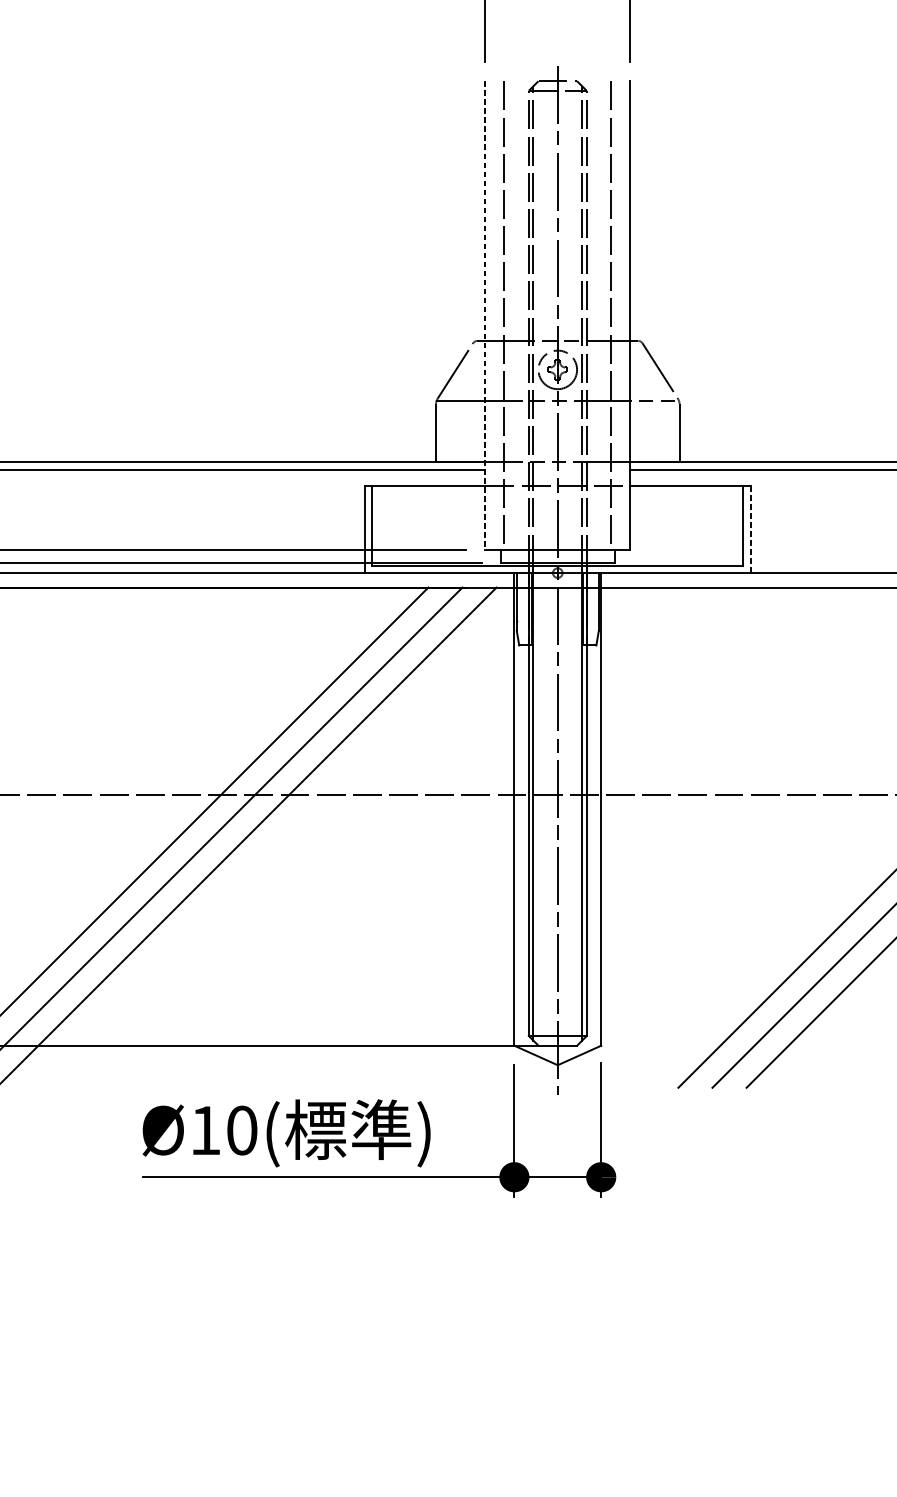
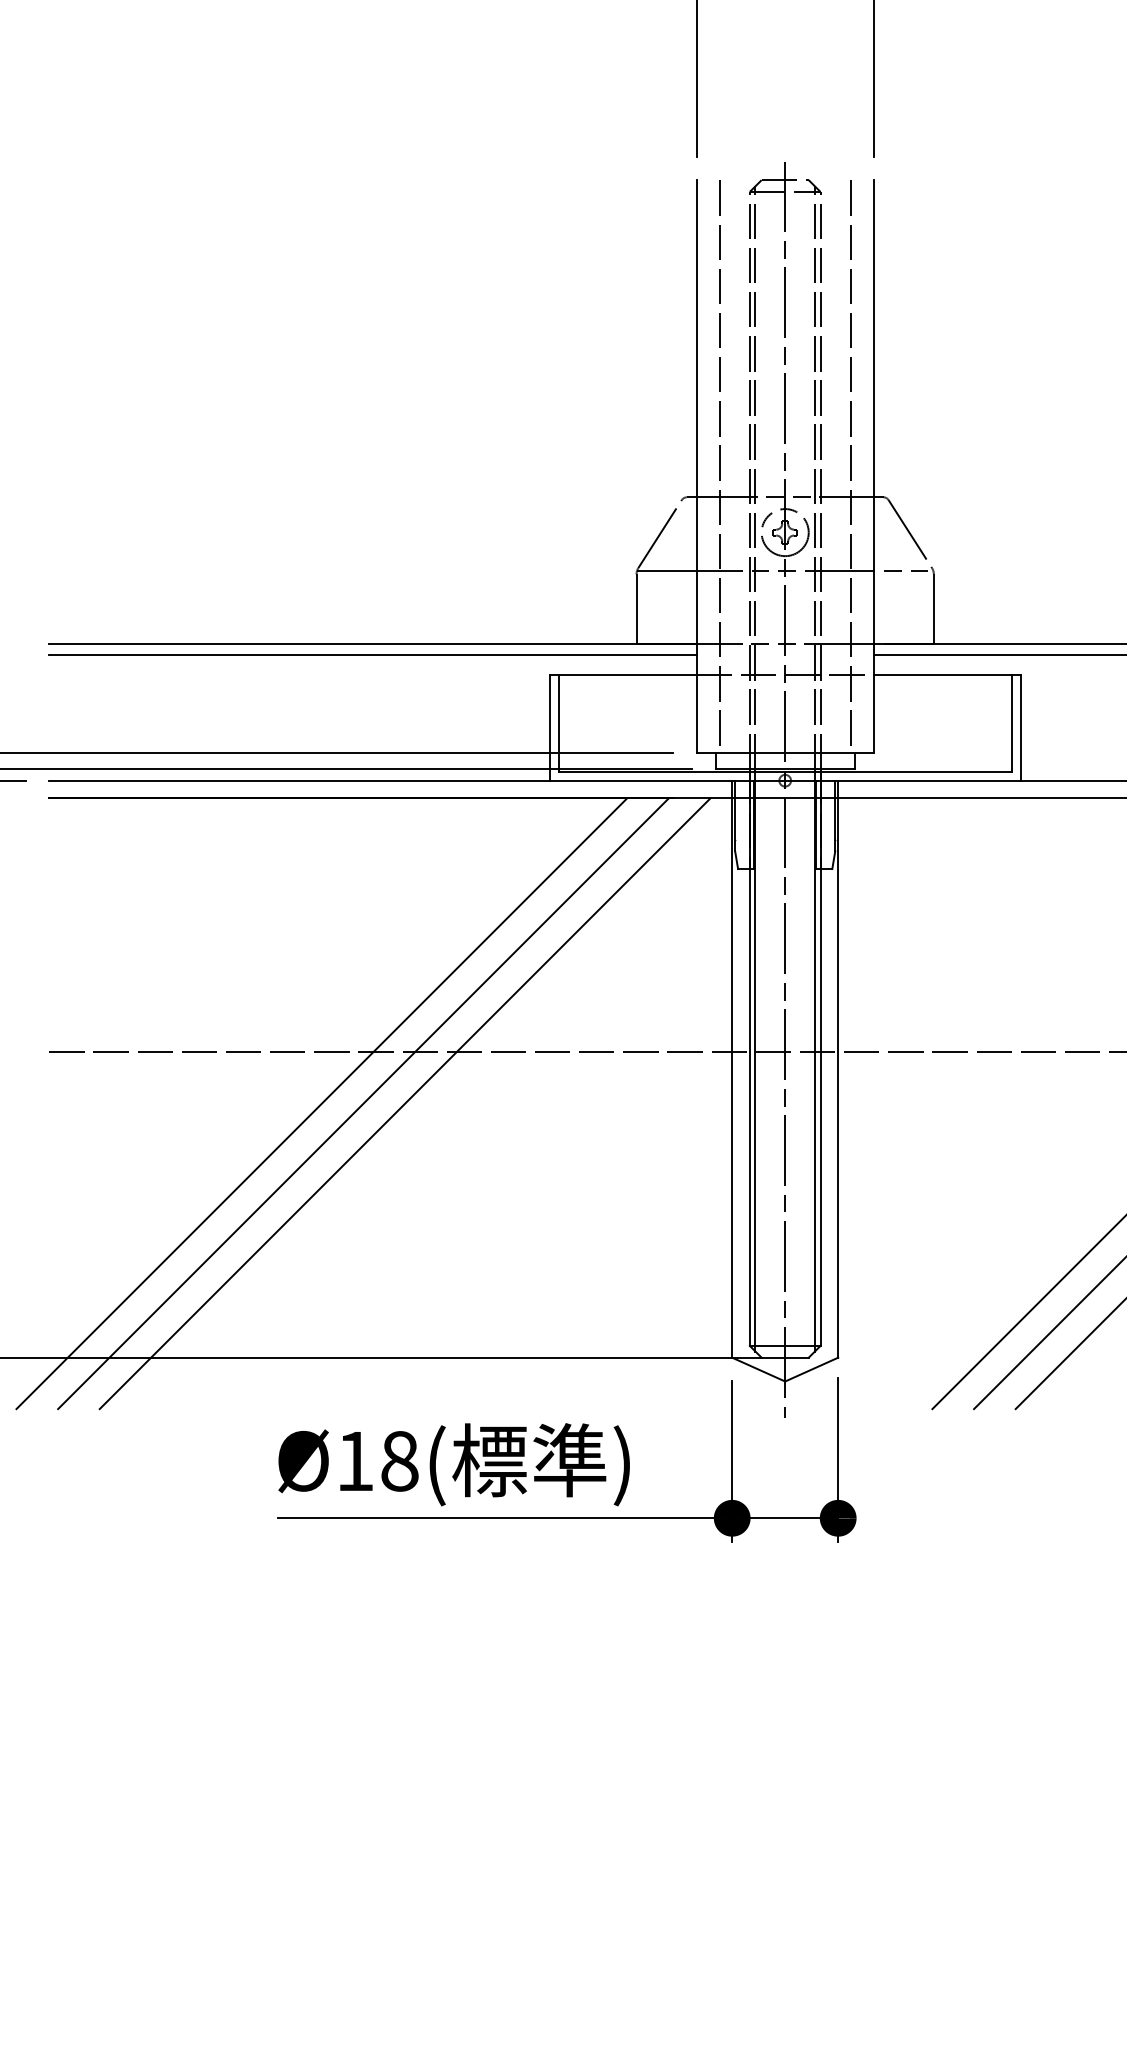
line: (485, 316) -> (696, 467), dashed -> solid
line: (750, 529) -> (1020, 727), dashed -> solid
text: (241, 1130) -> (399, 1461), Ø10( -> Ø18(

